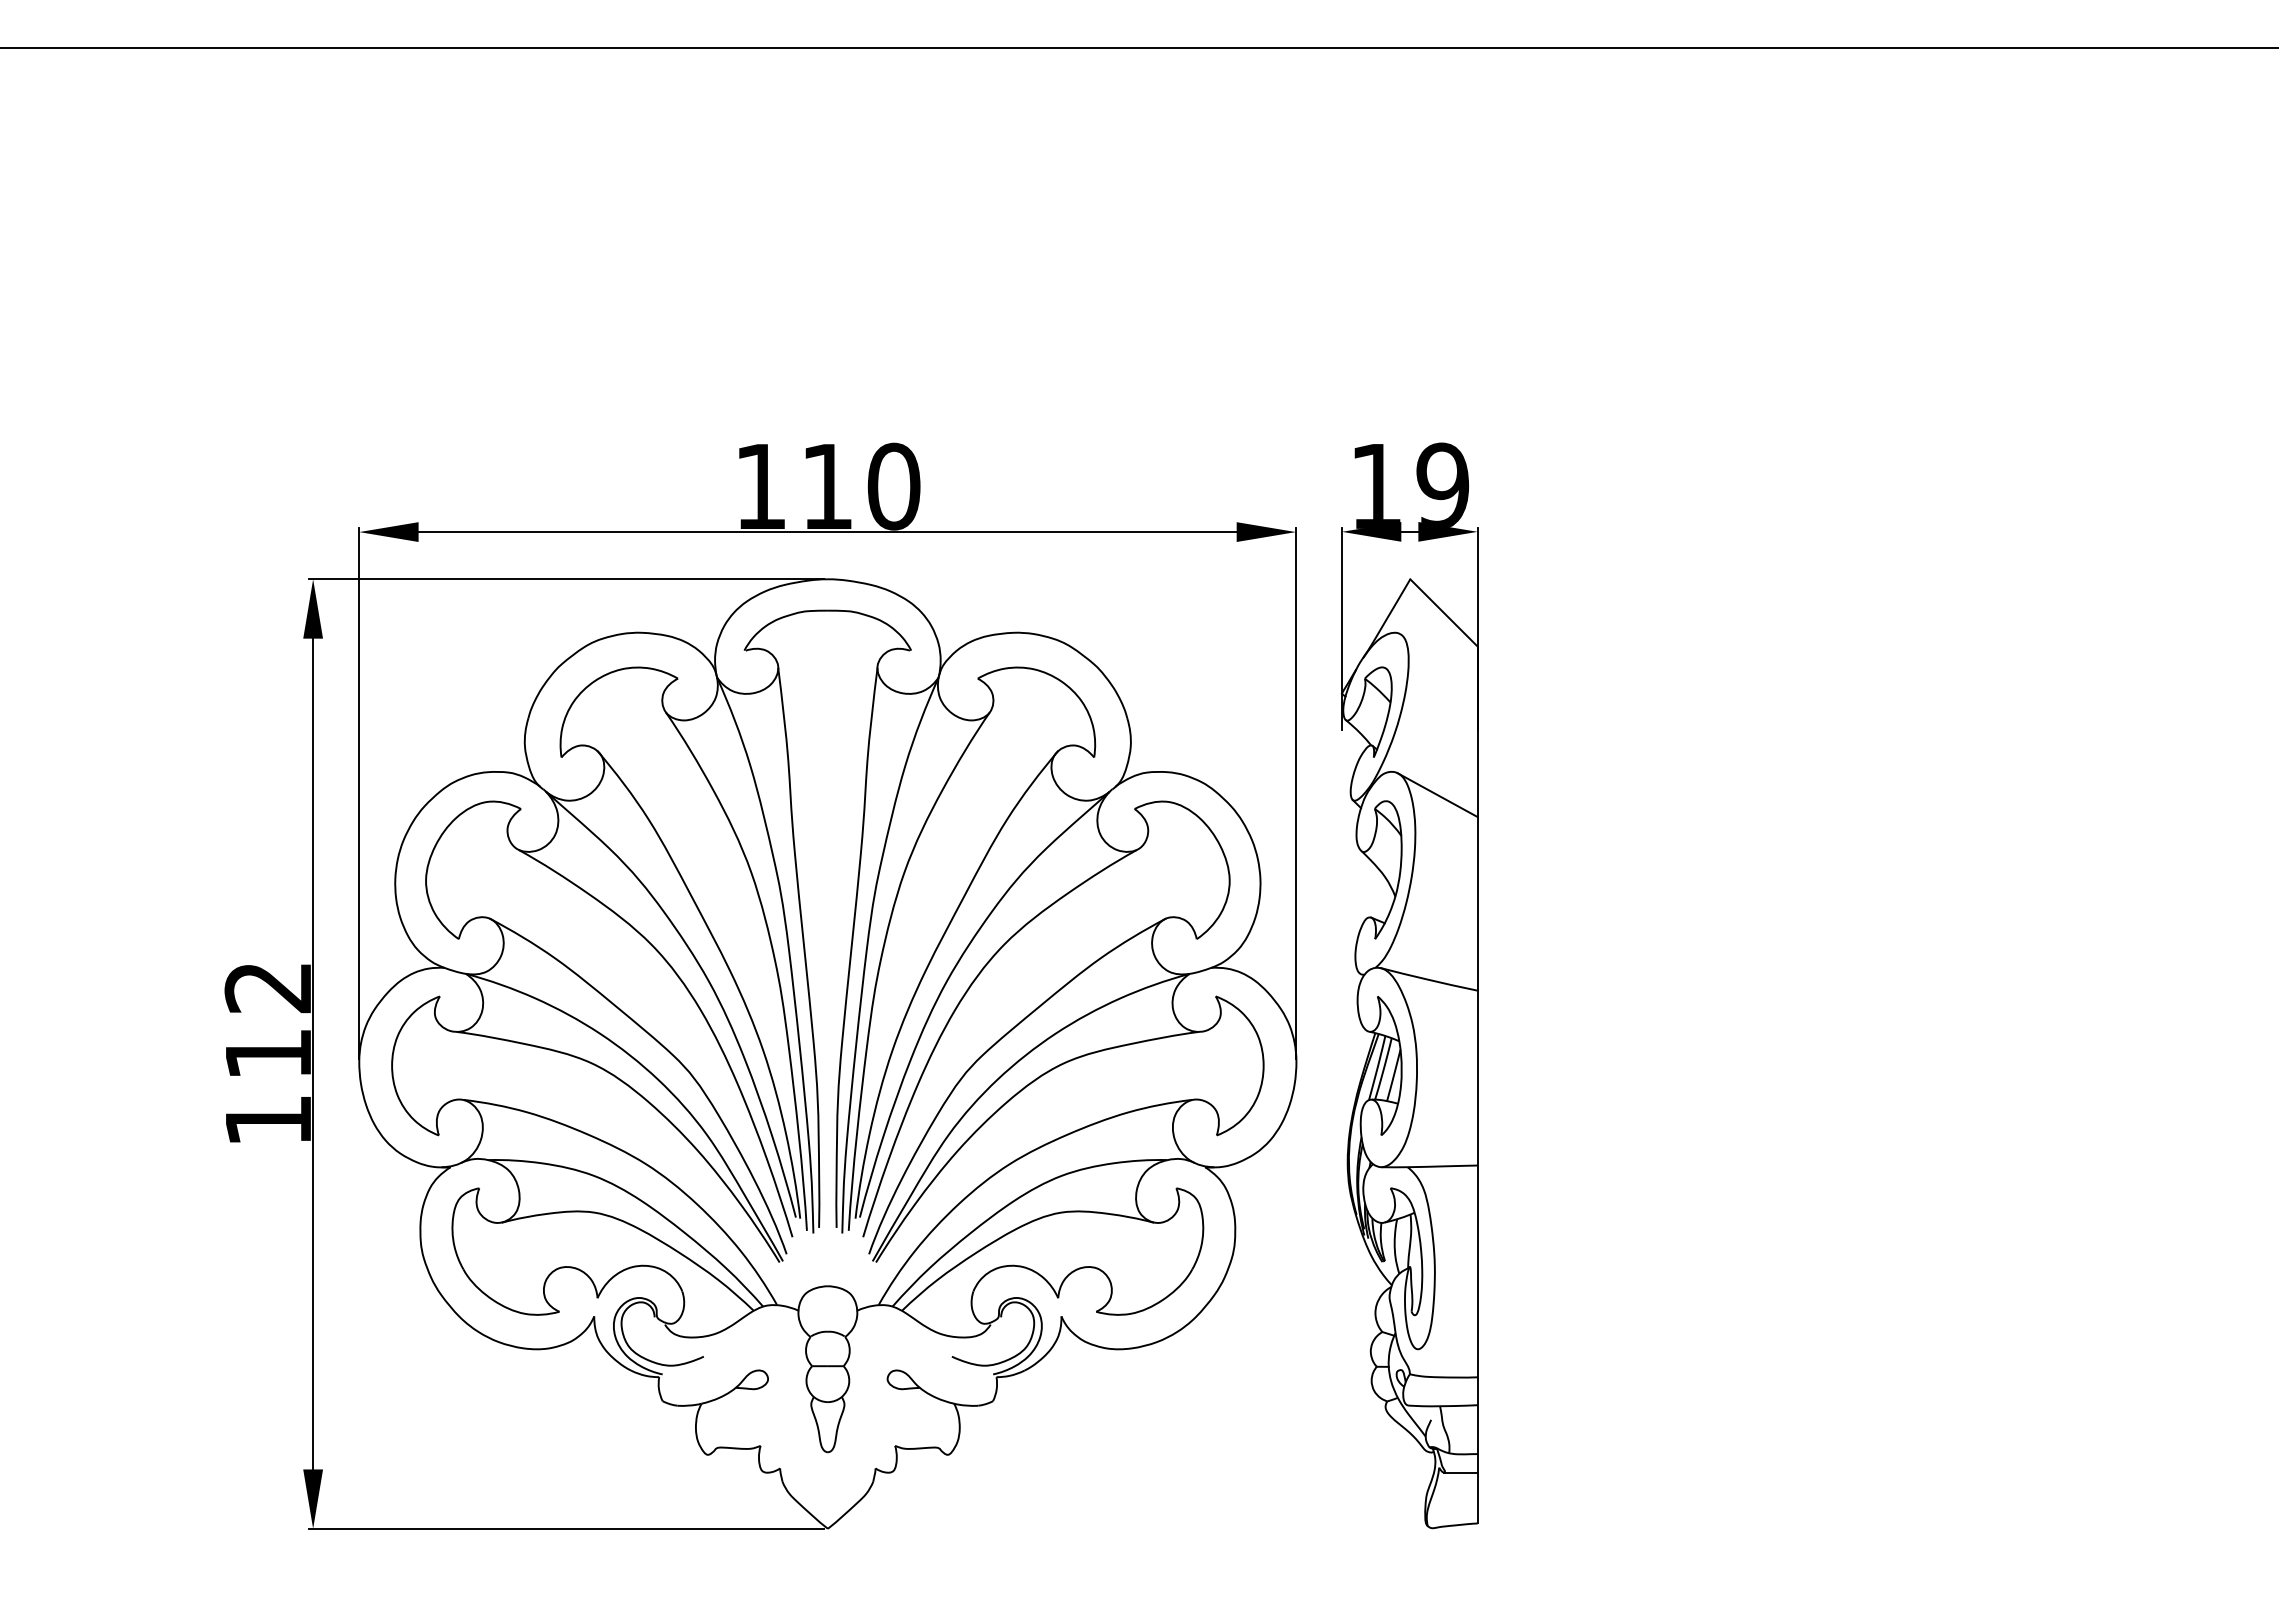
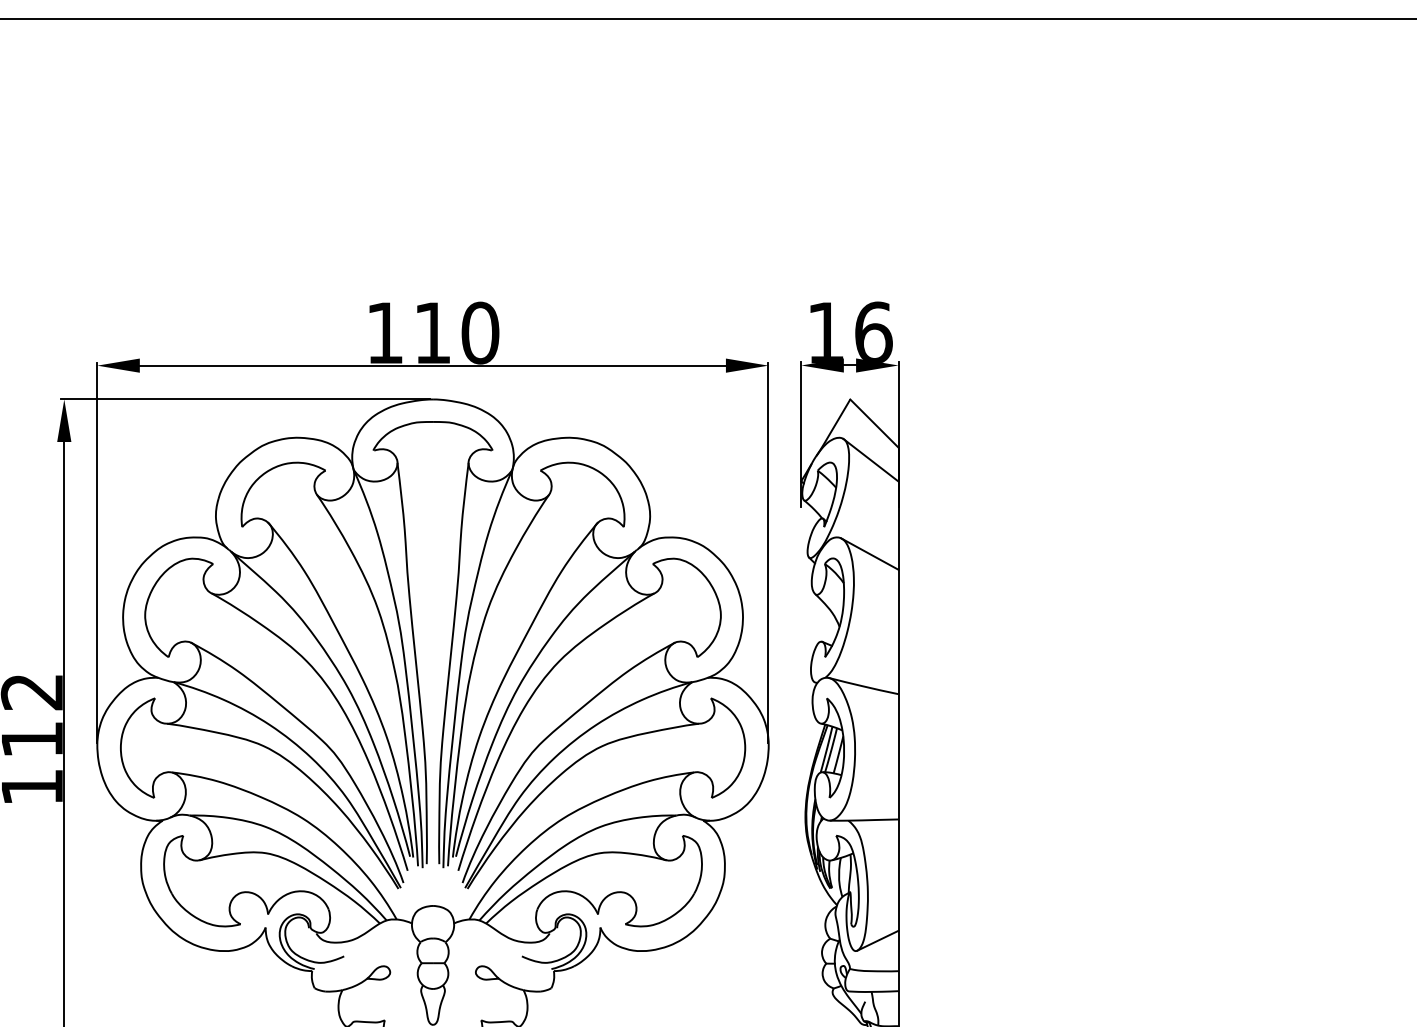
text: (1442, 484) -> (873, 331), 19 -> 16
line: (1438, 663) -> (870, 459), added
line: (1448, 1334) -> (877, 940), added

